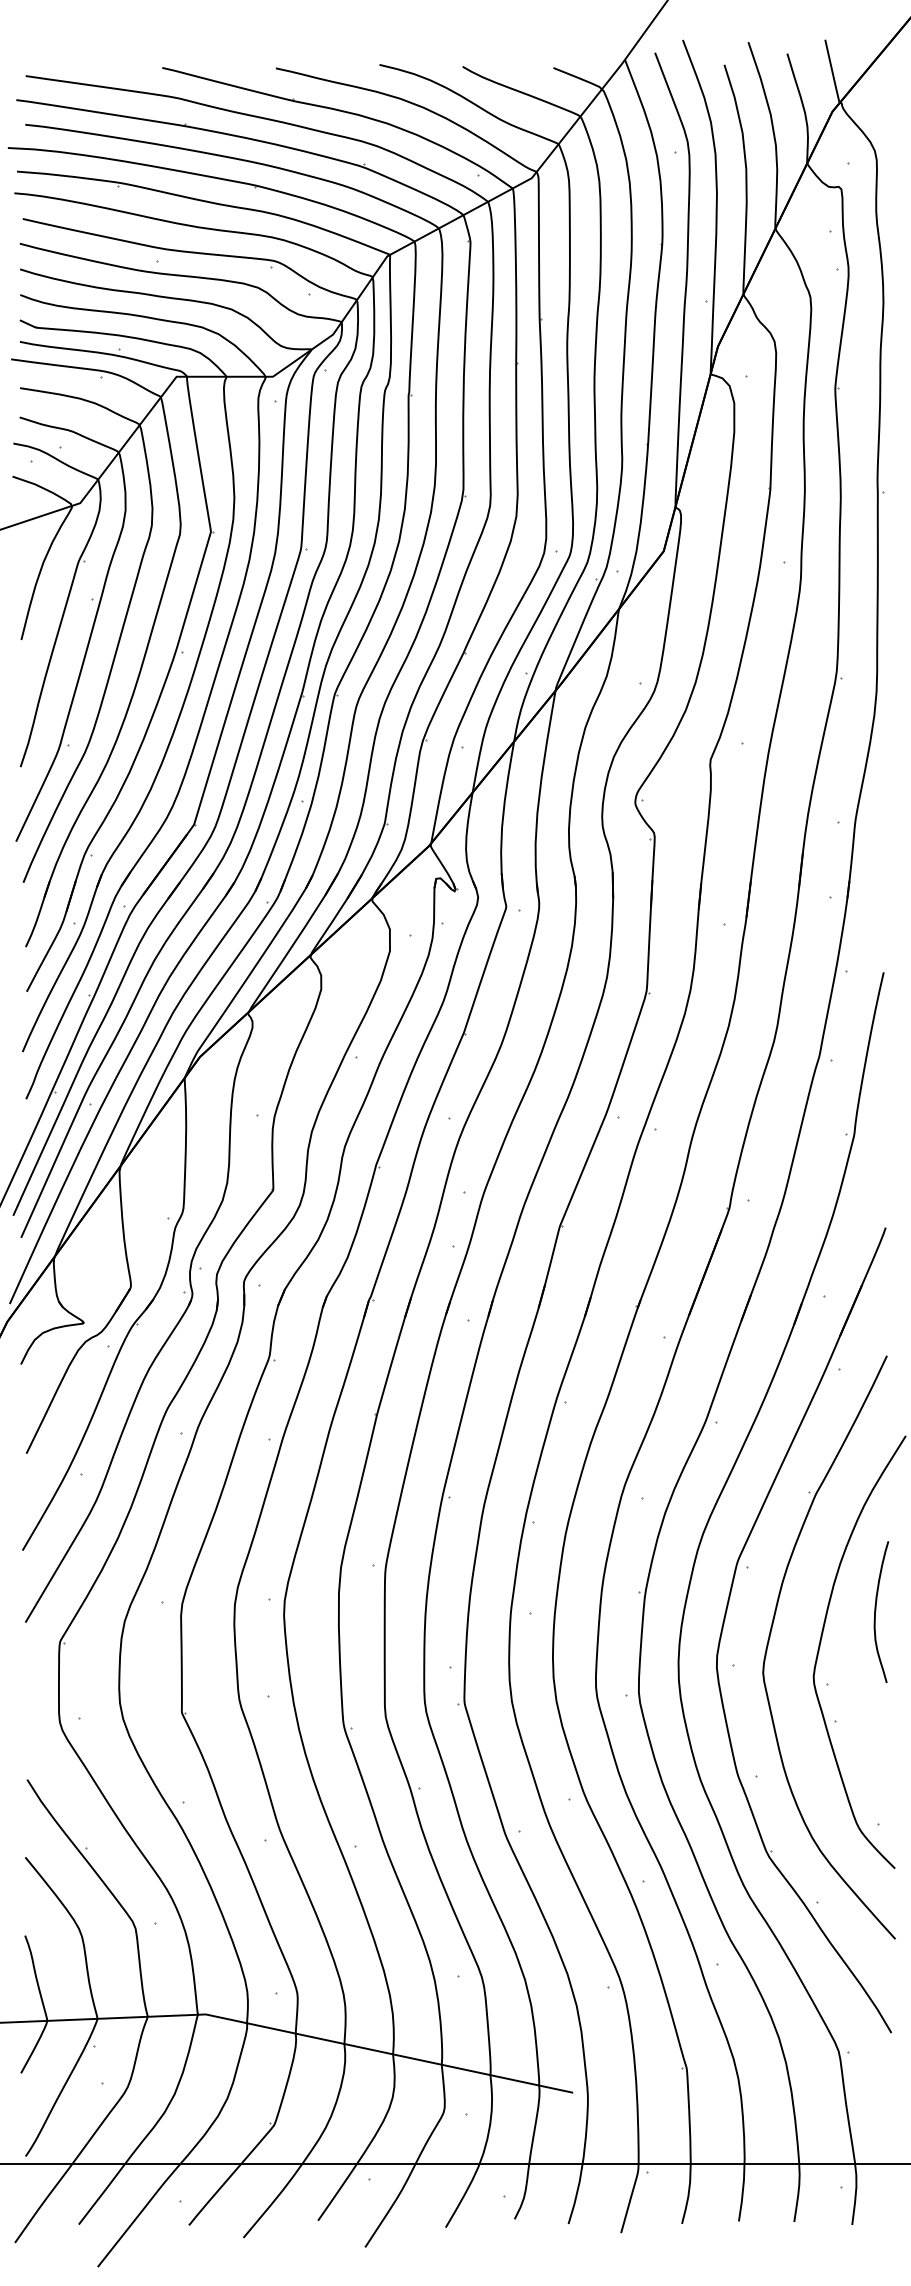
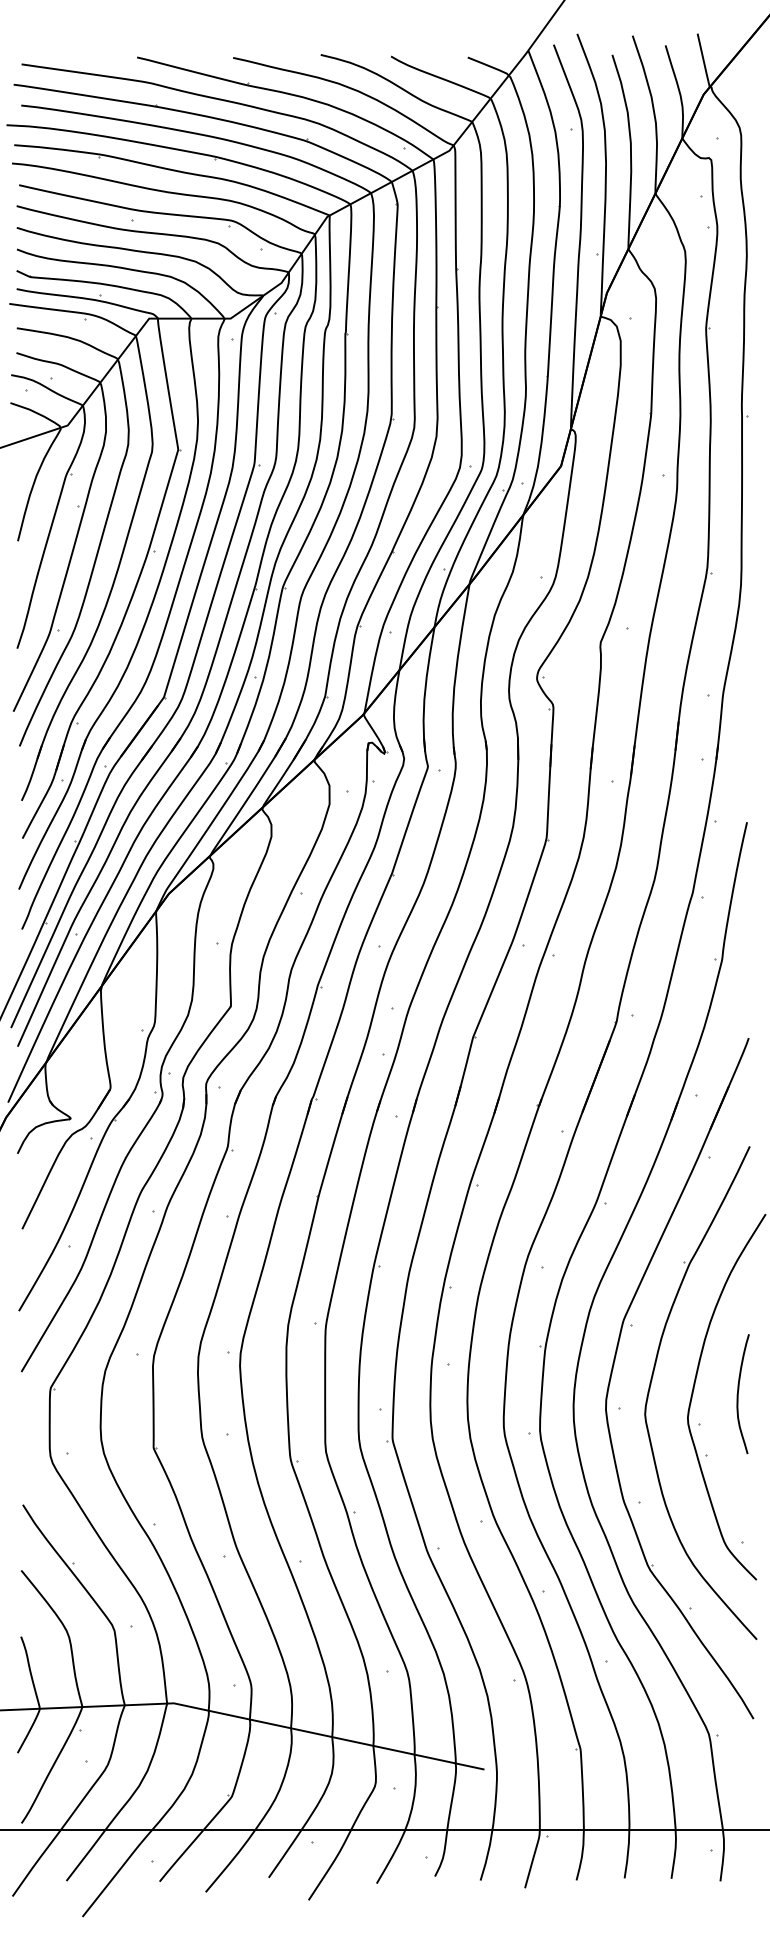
curve: (875, 1612) -> (738, 1394), moved

